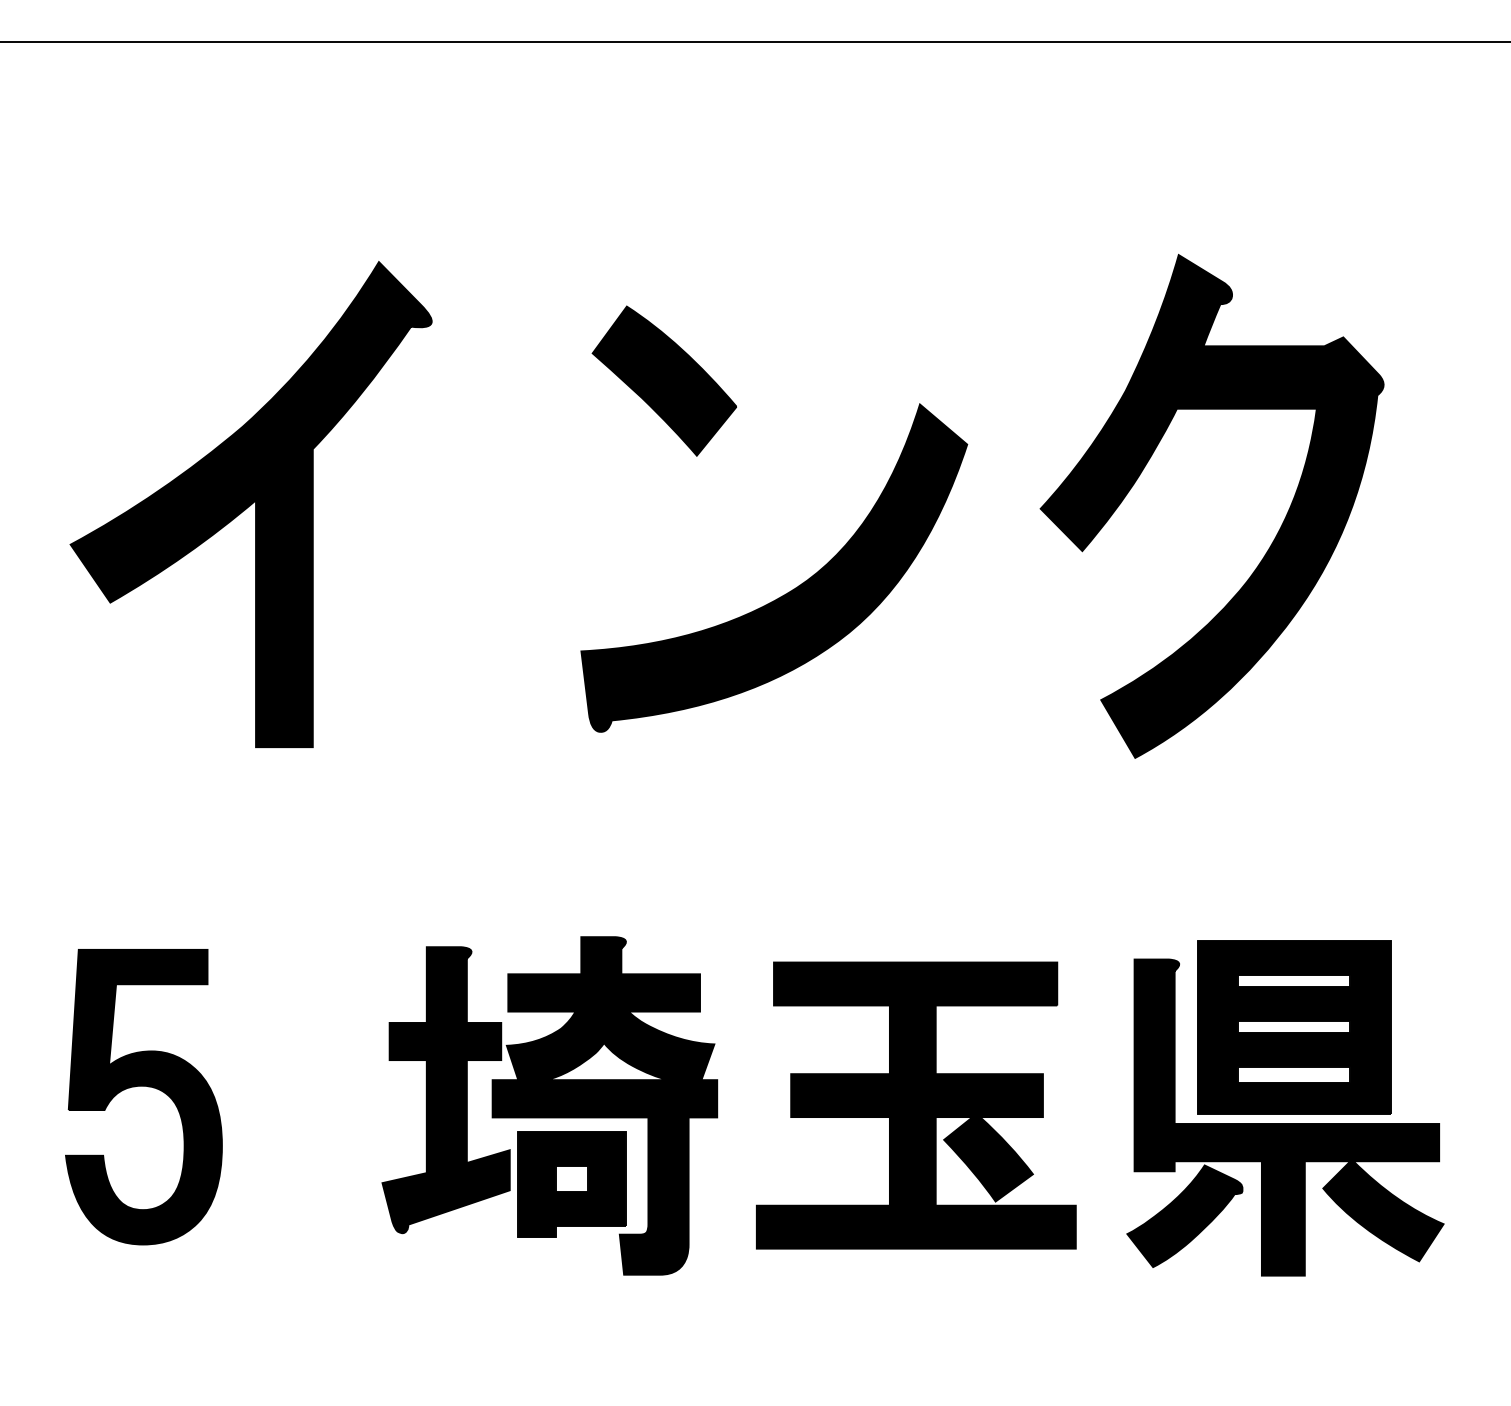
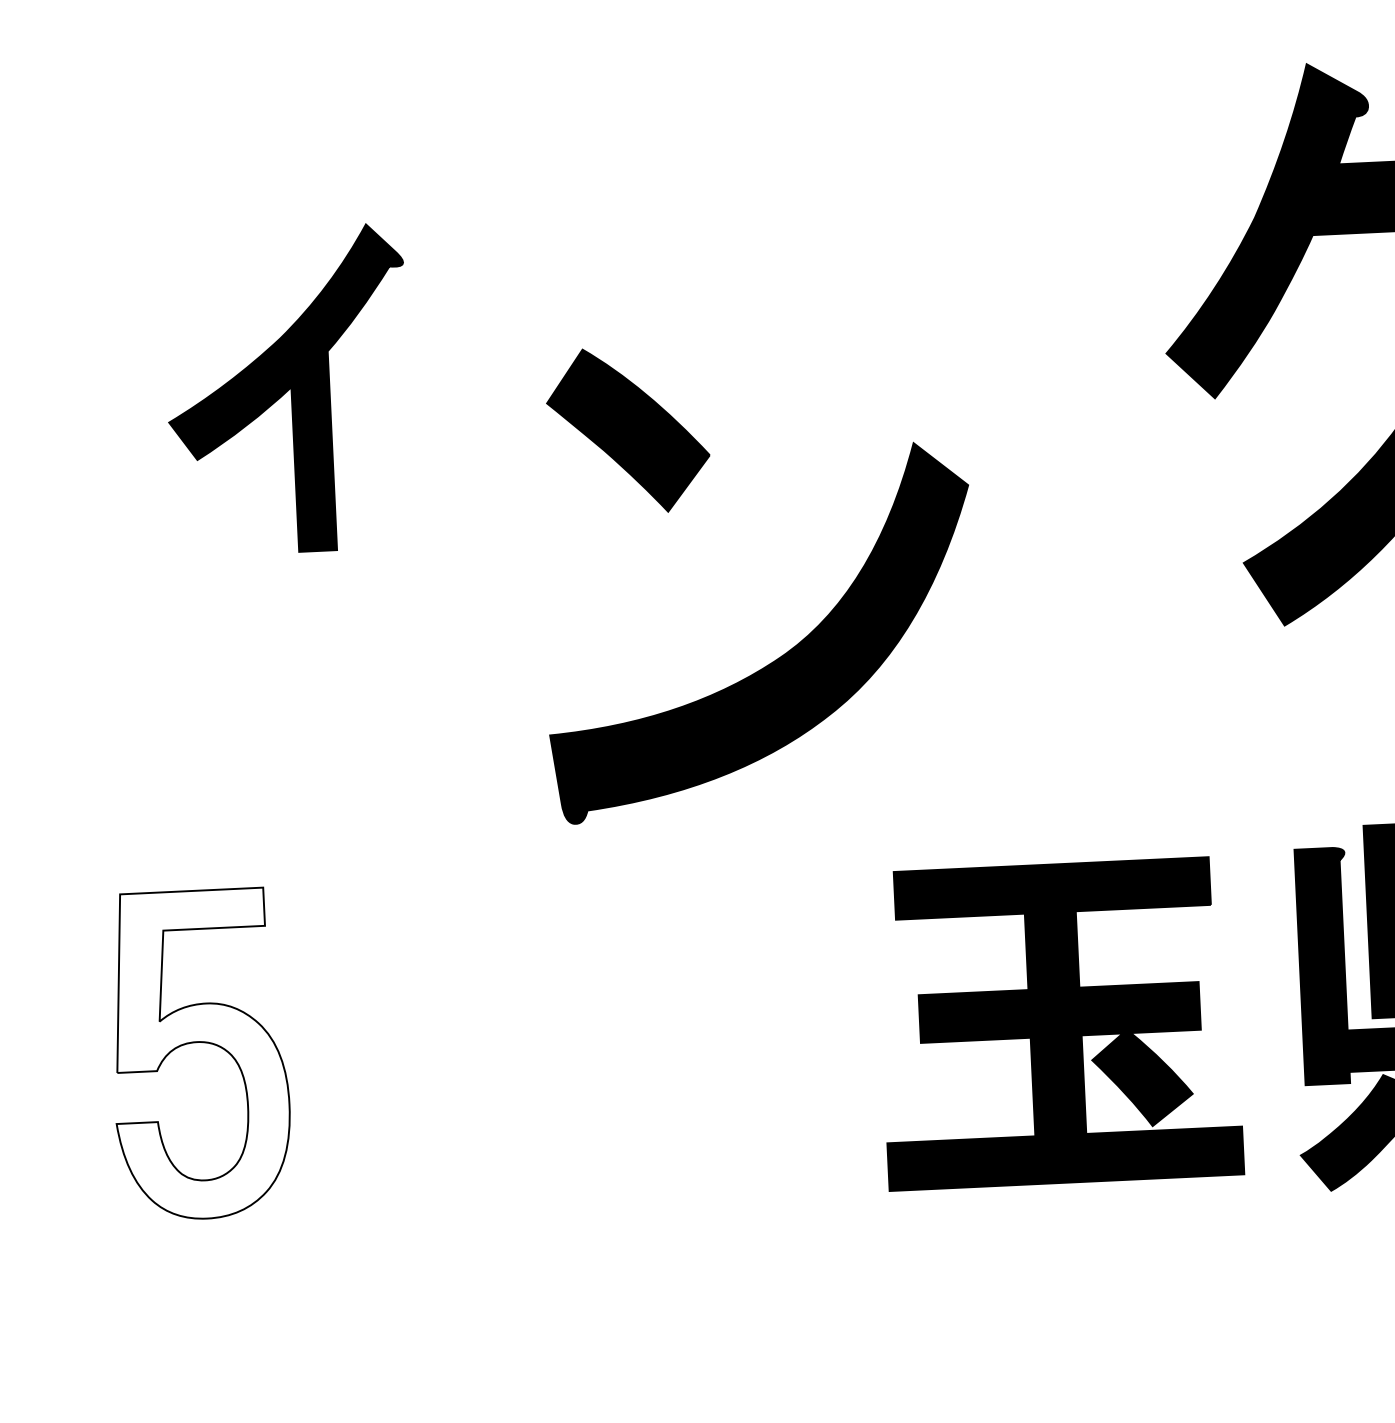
part: (250, 504) -> (287, 390), size x0.6
part: (820, 568) -> (811, 630), moved
fill: (143, 1096) -> (199, 1054), removed
part: (549, 1105) -> (651, 1042), removed

